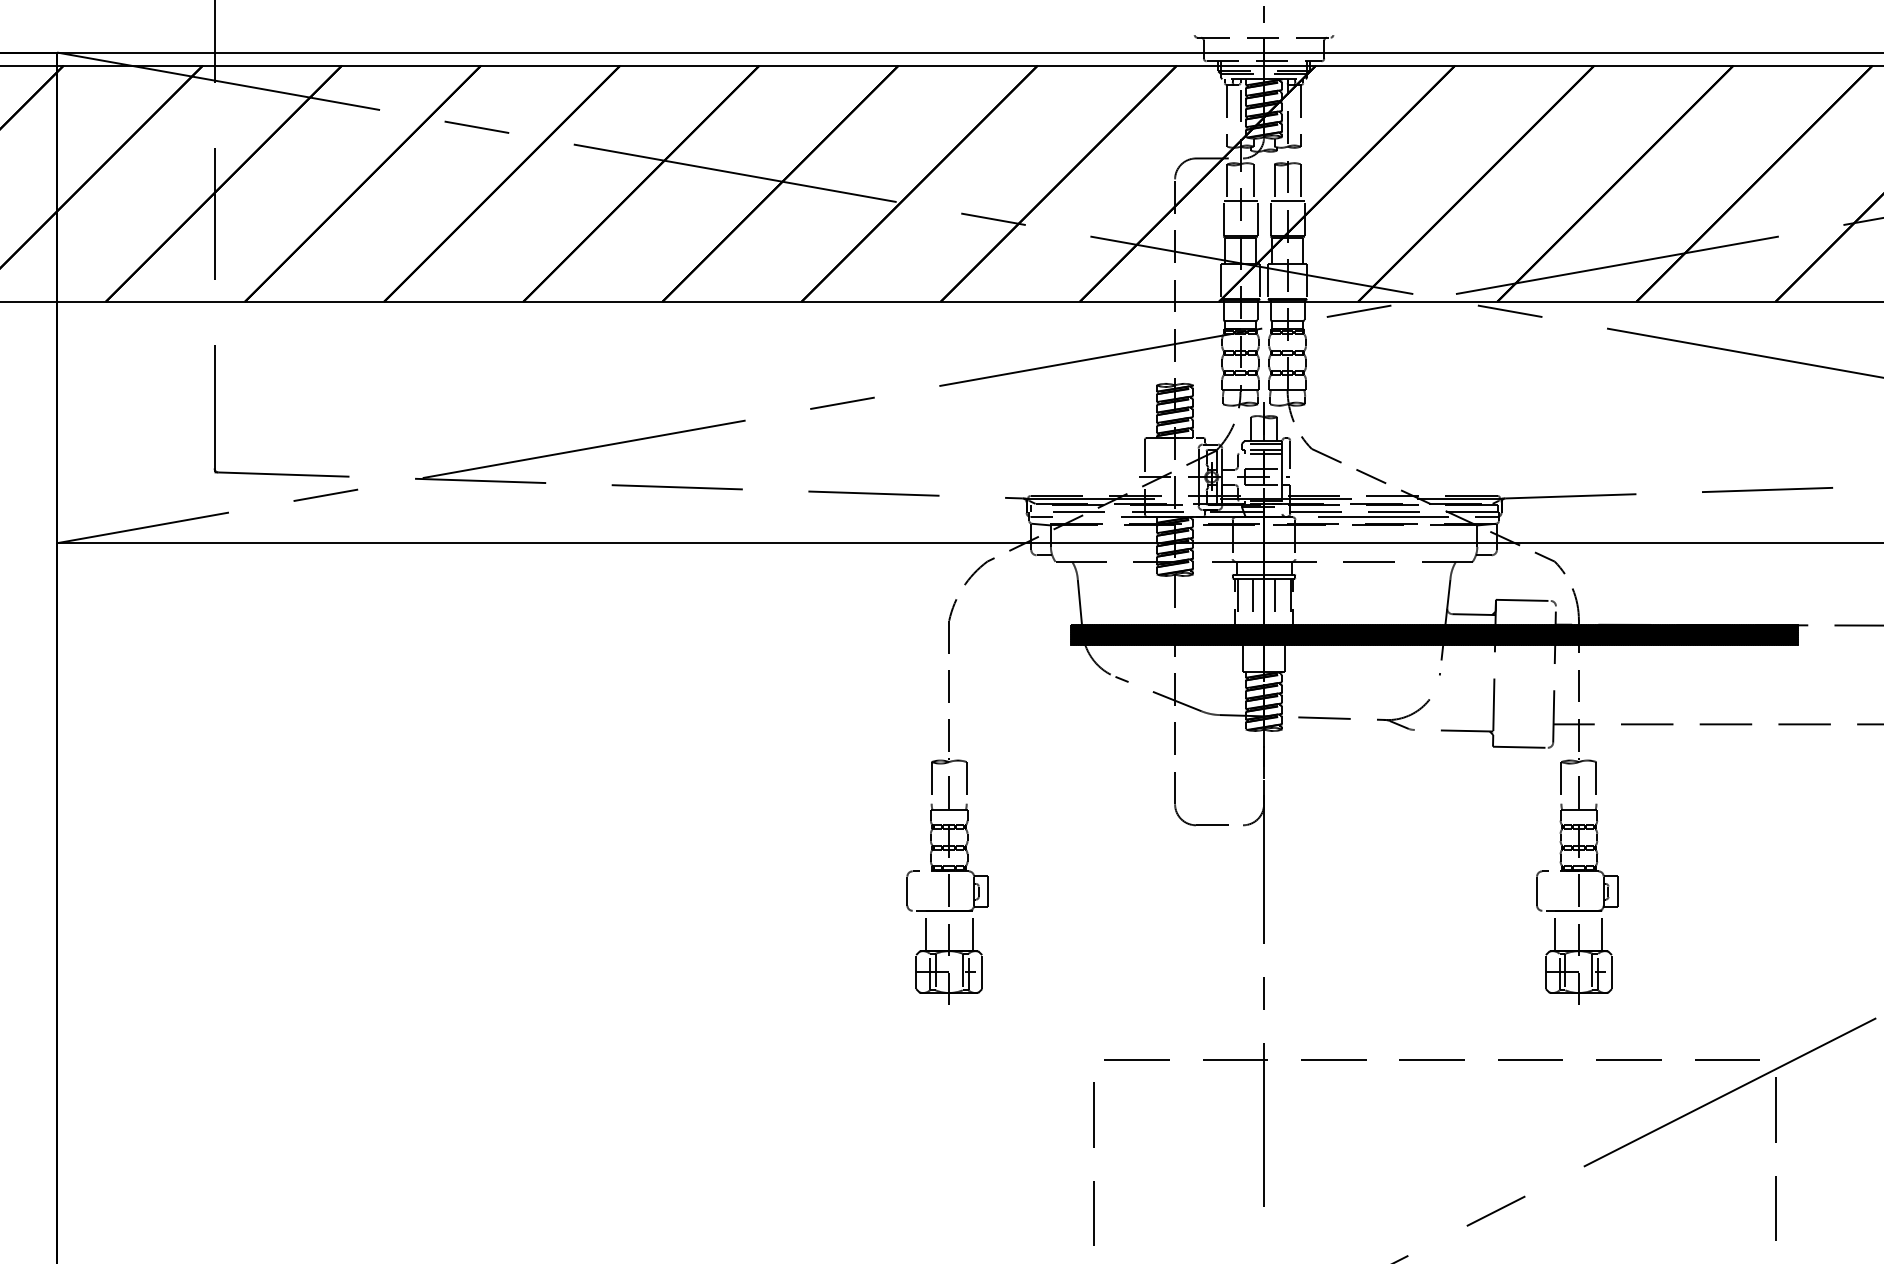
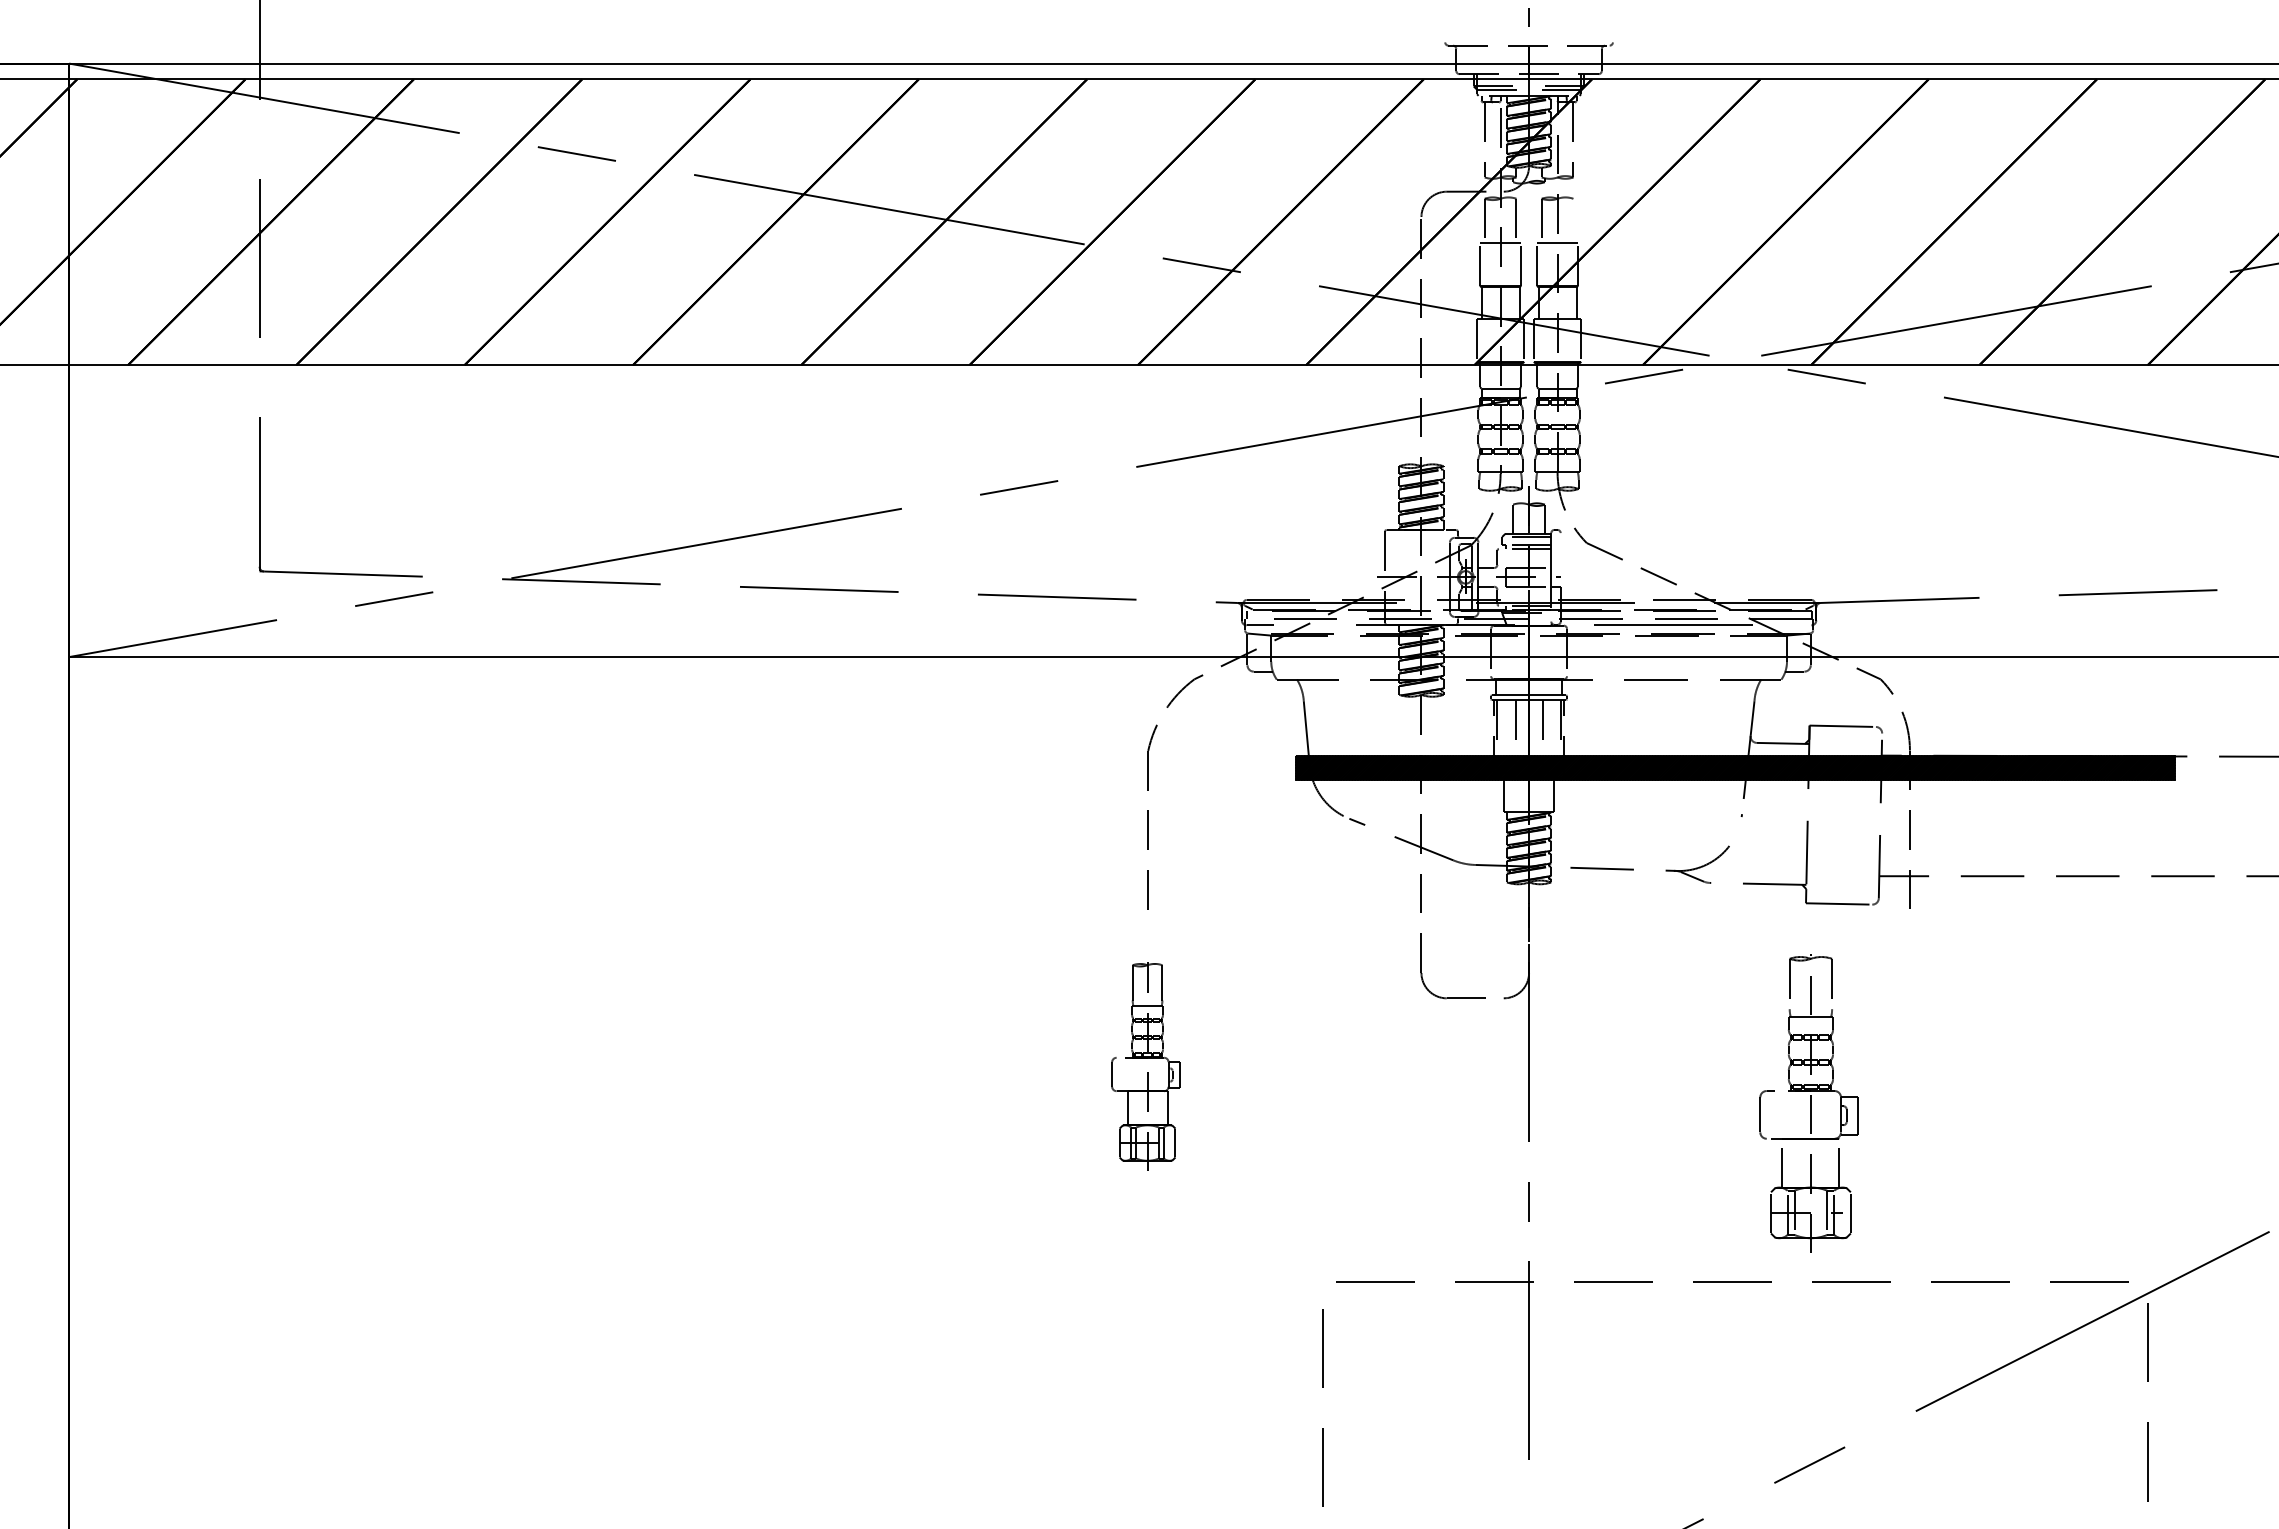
line: (1300, 182) -> (1573, 220), removed
line: (1290, 455) -> (1560, 550), removed
line: (1485, 517) -> (1797, 625), removed
part: (946, 881) -> (1145, 1066), size x0.7
part: (1576, 881) -> (1808, 1103), moved

